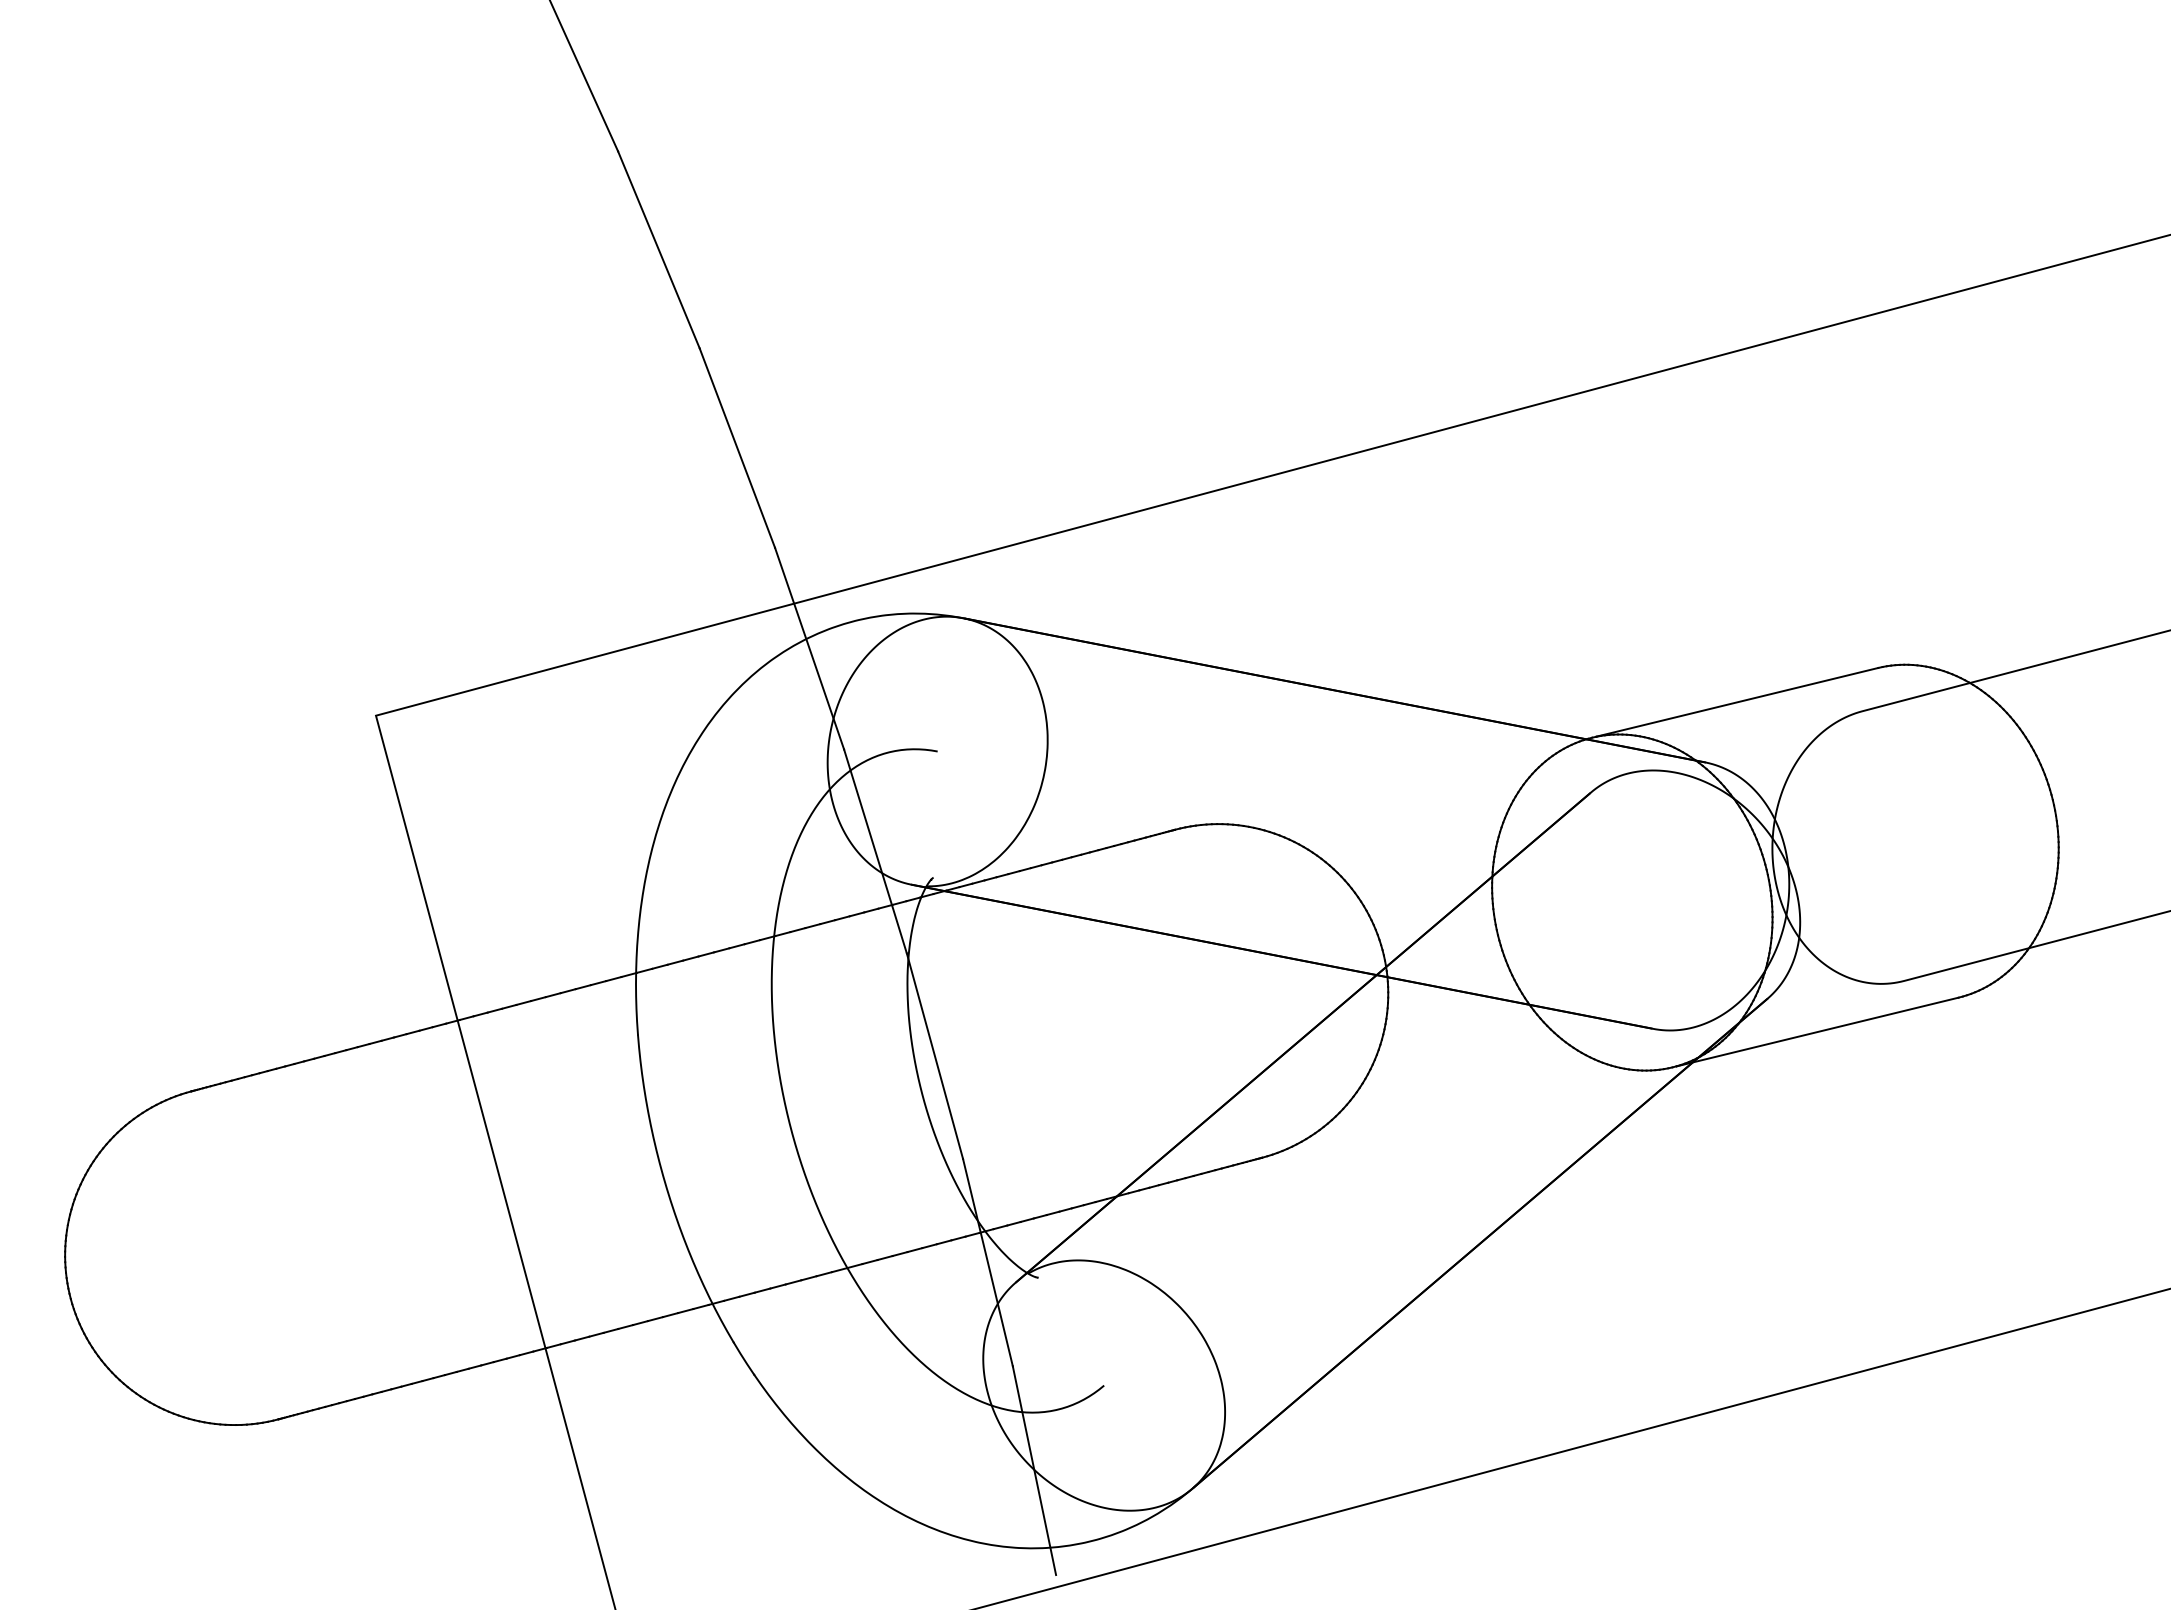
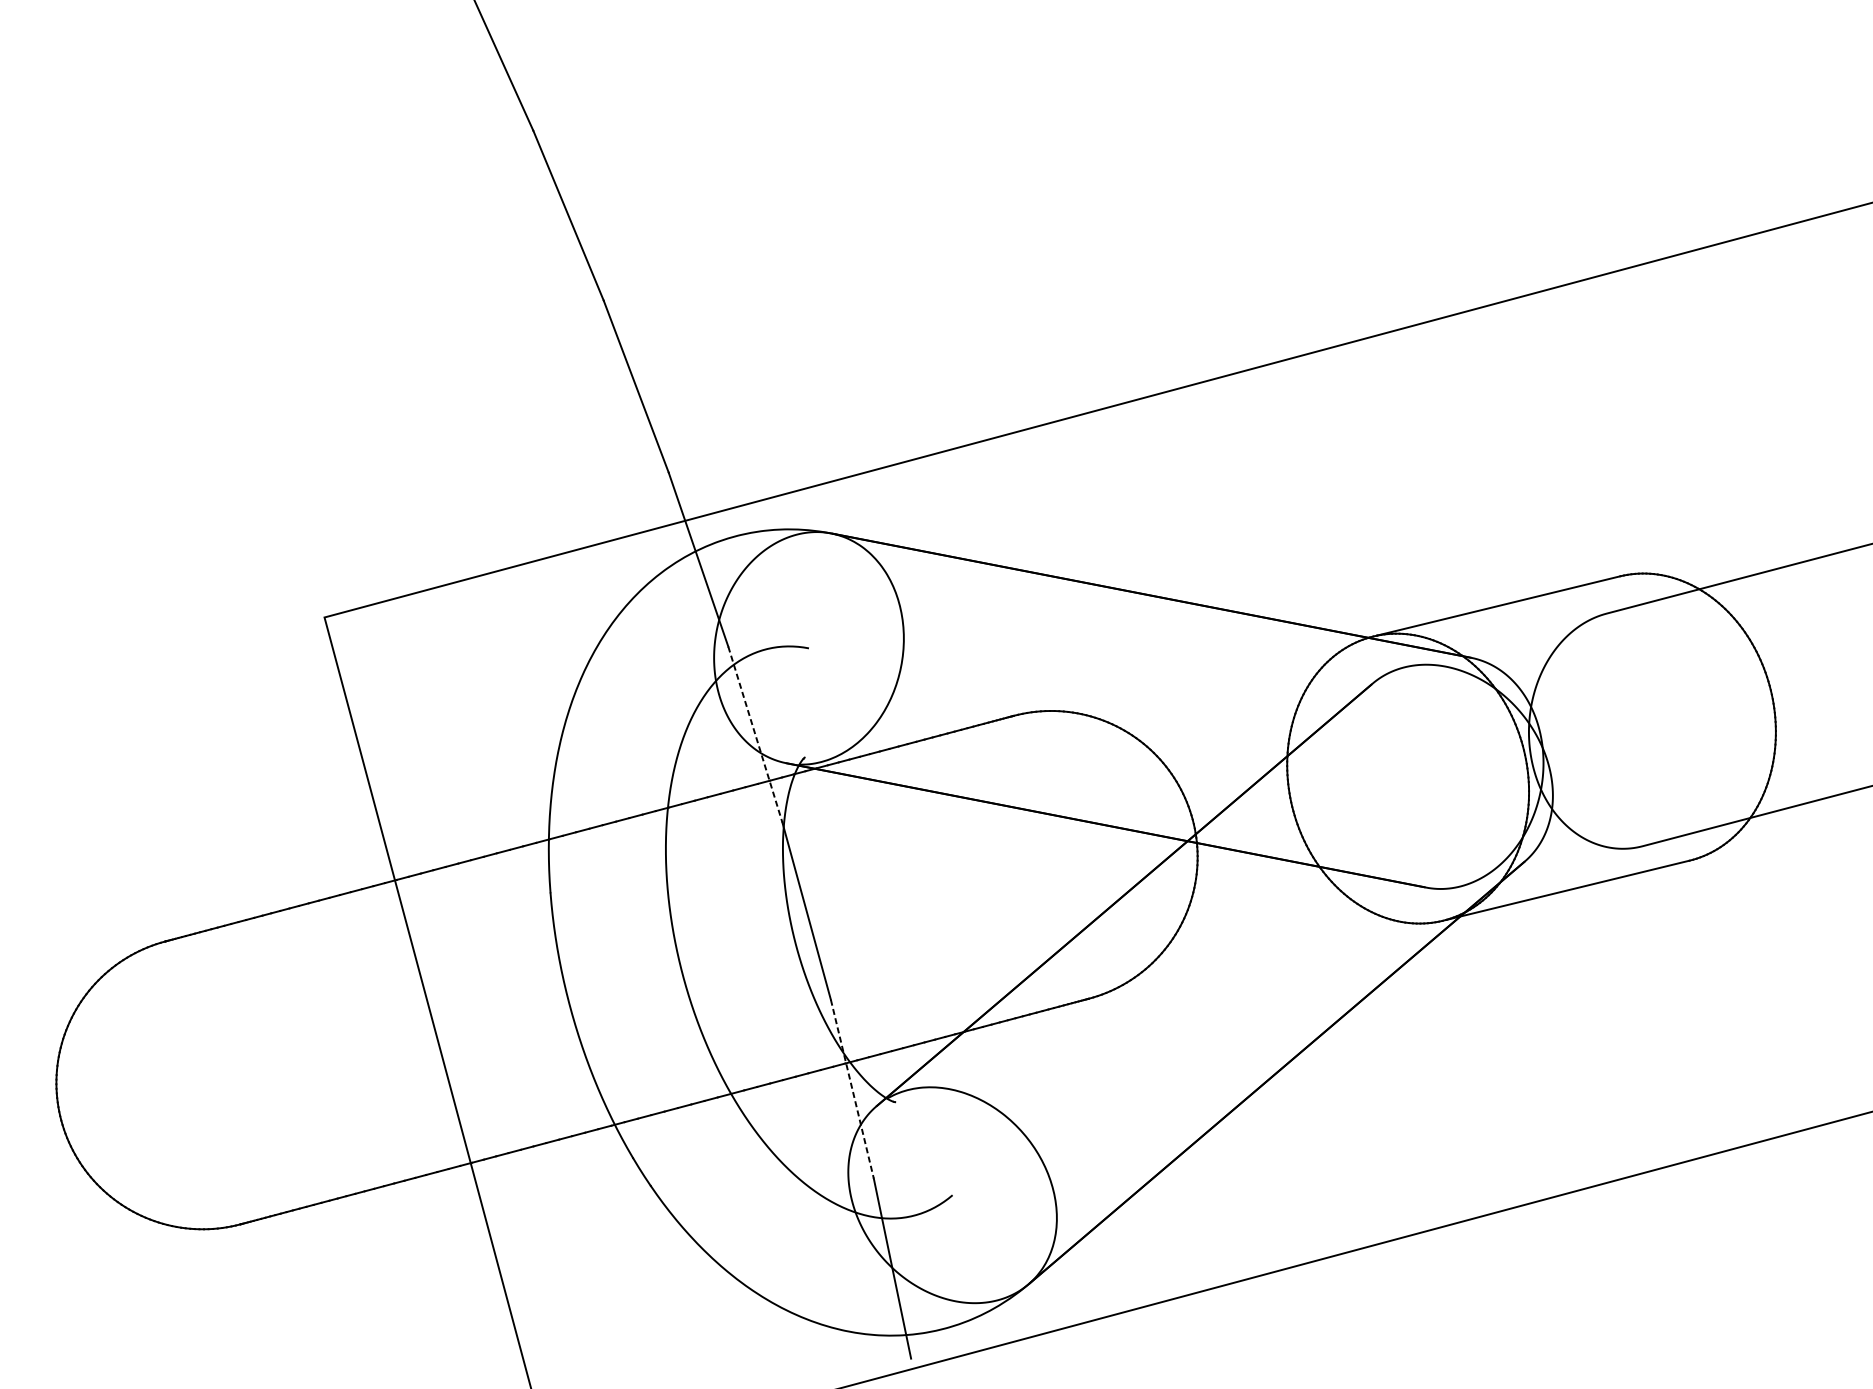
line: (875, 851) -> (755, 734), solid -> dashed
line: (987, 1262) -> (851, 1089), solid -> dashed

